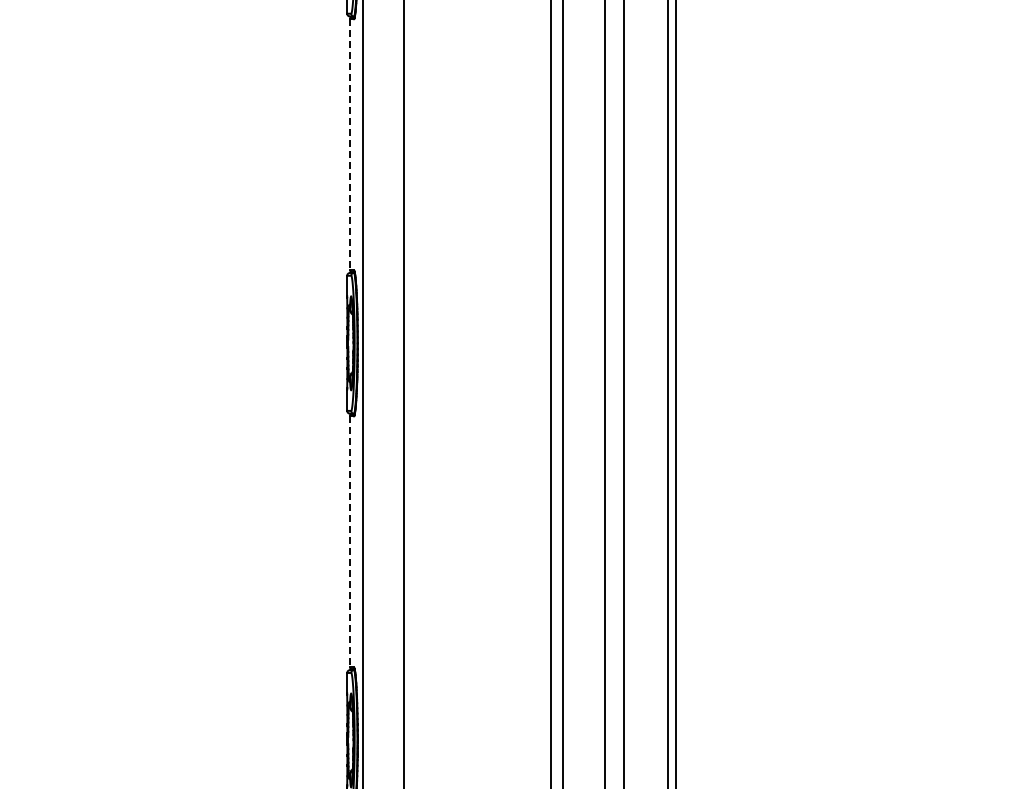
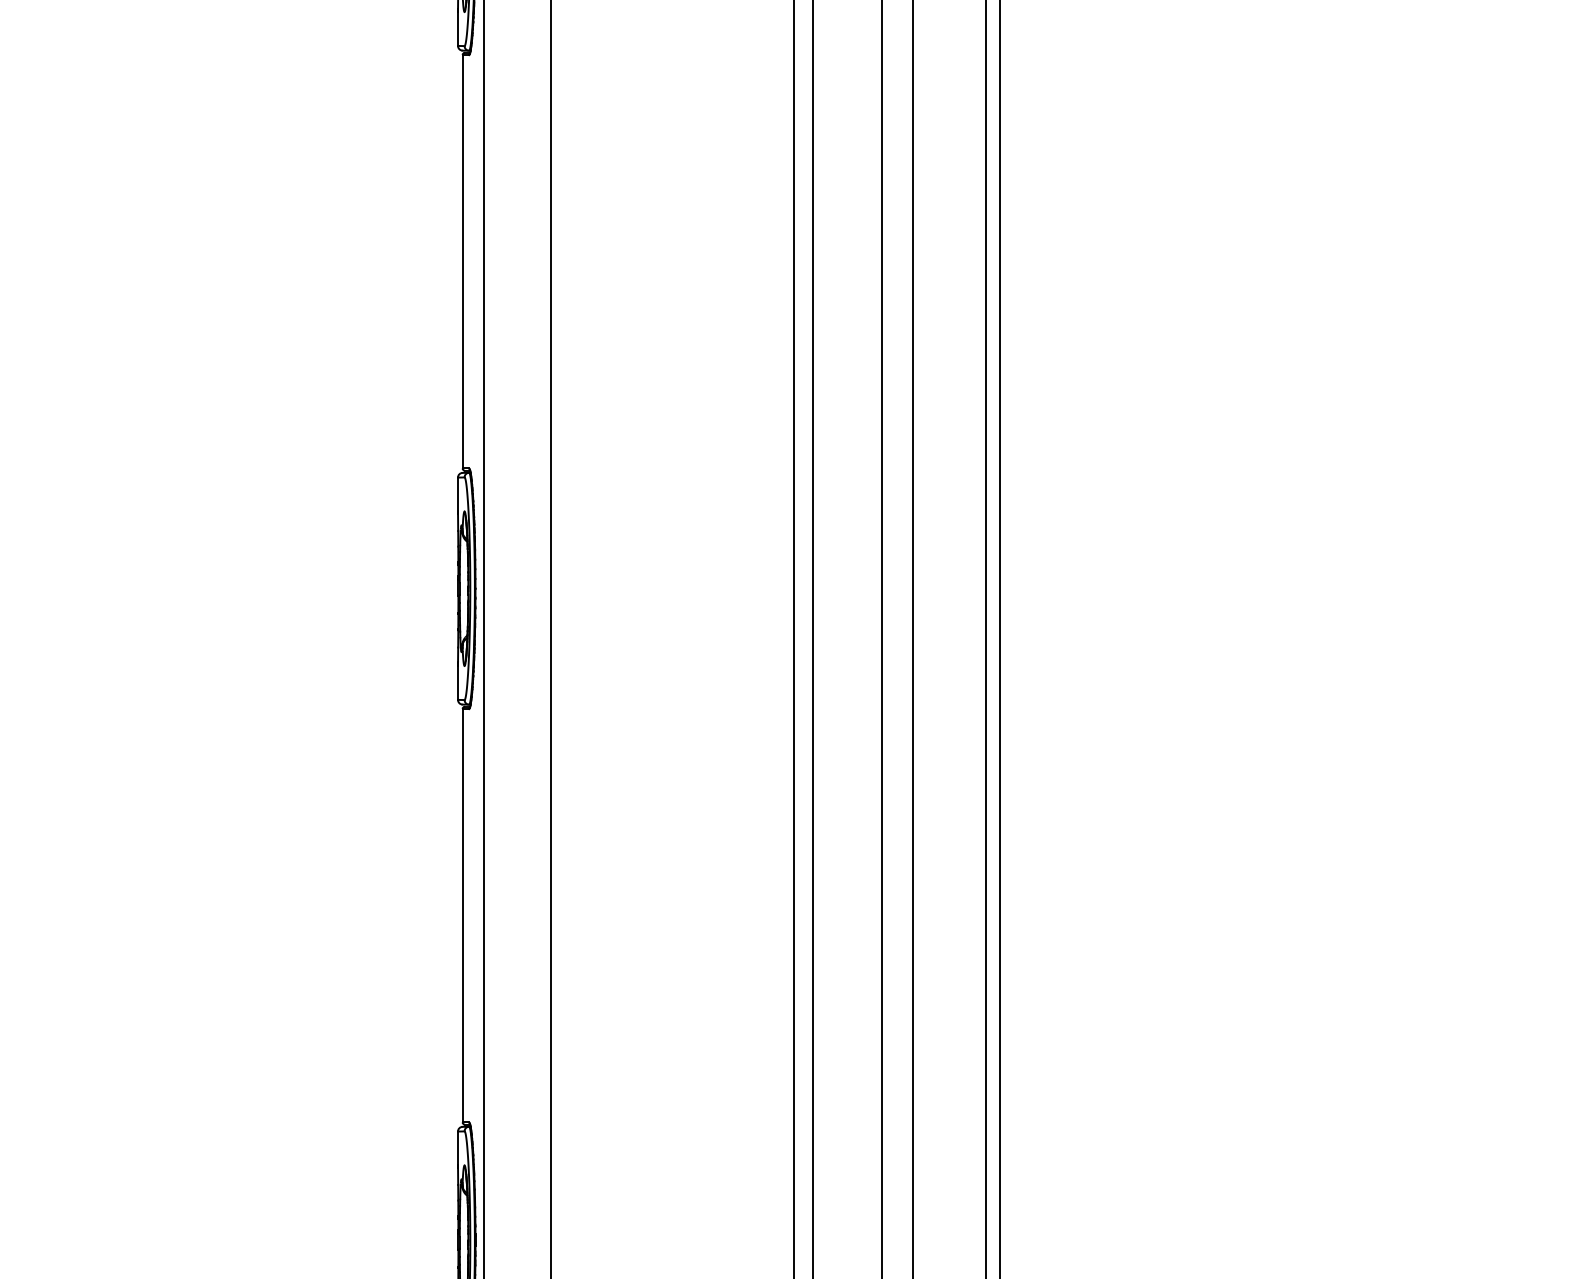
line: (350, 144) -> (463, 261), dashed -> solid
line: (350, 541) -> (463, 915), dashed -> solid

